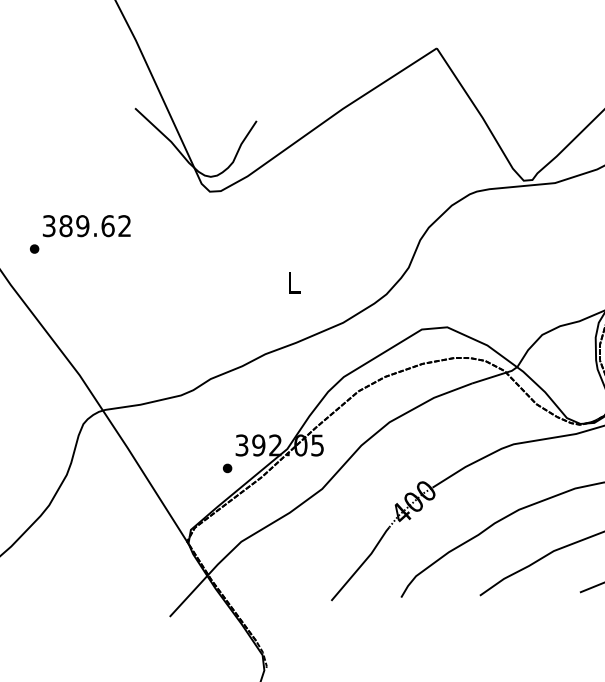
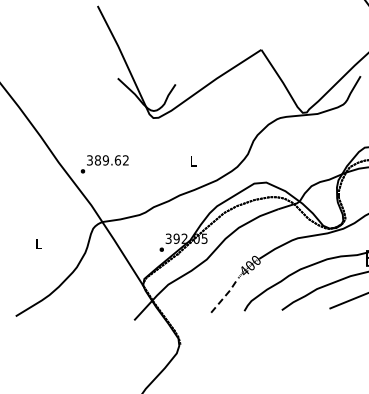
text: (79, 234) -> (104, 164), moved
line: (363, 562) -> (226, 294), solid -> dashed

